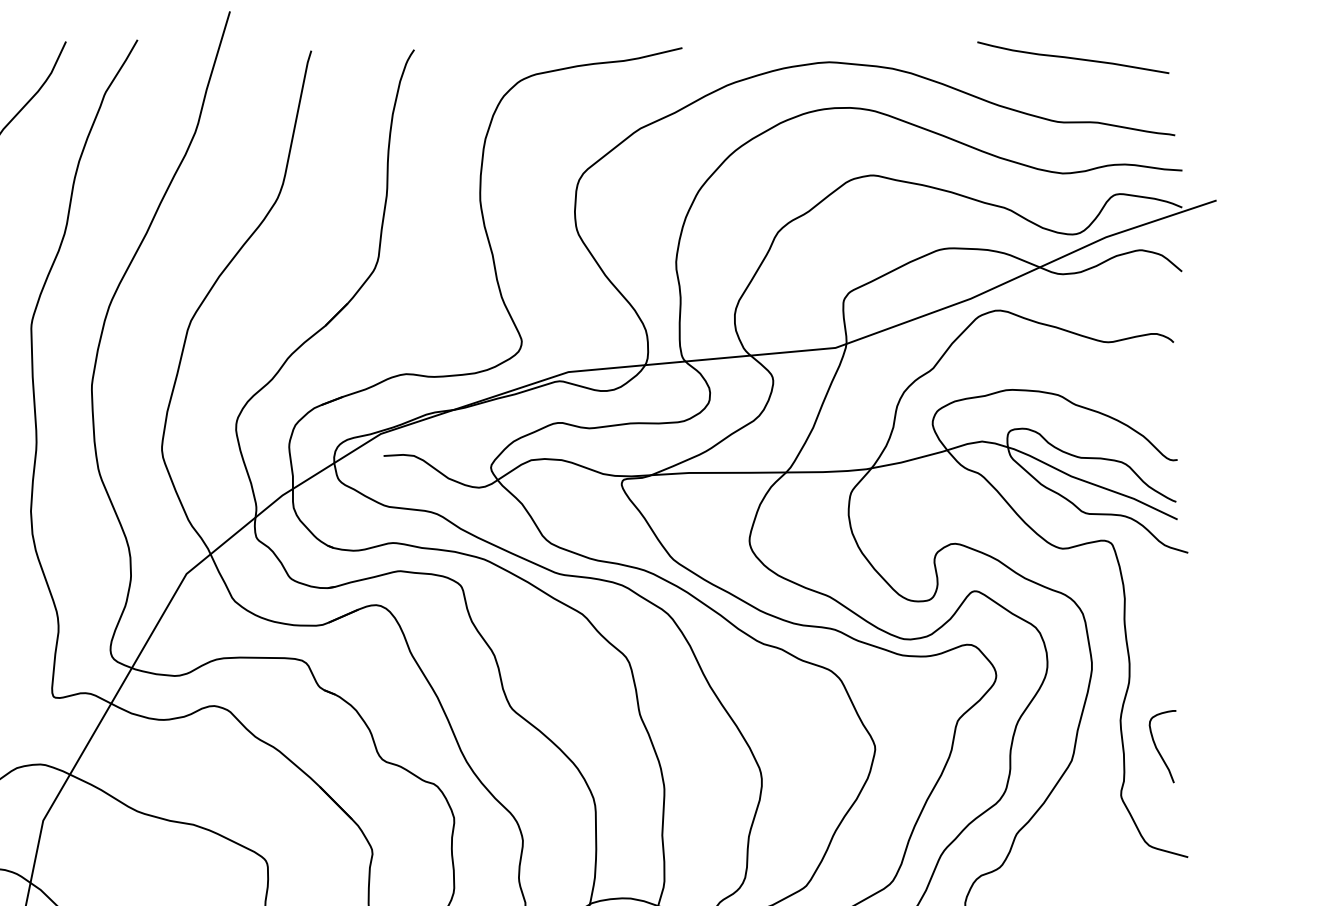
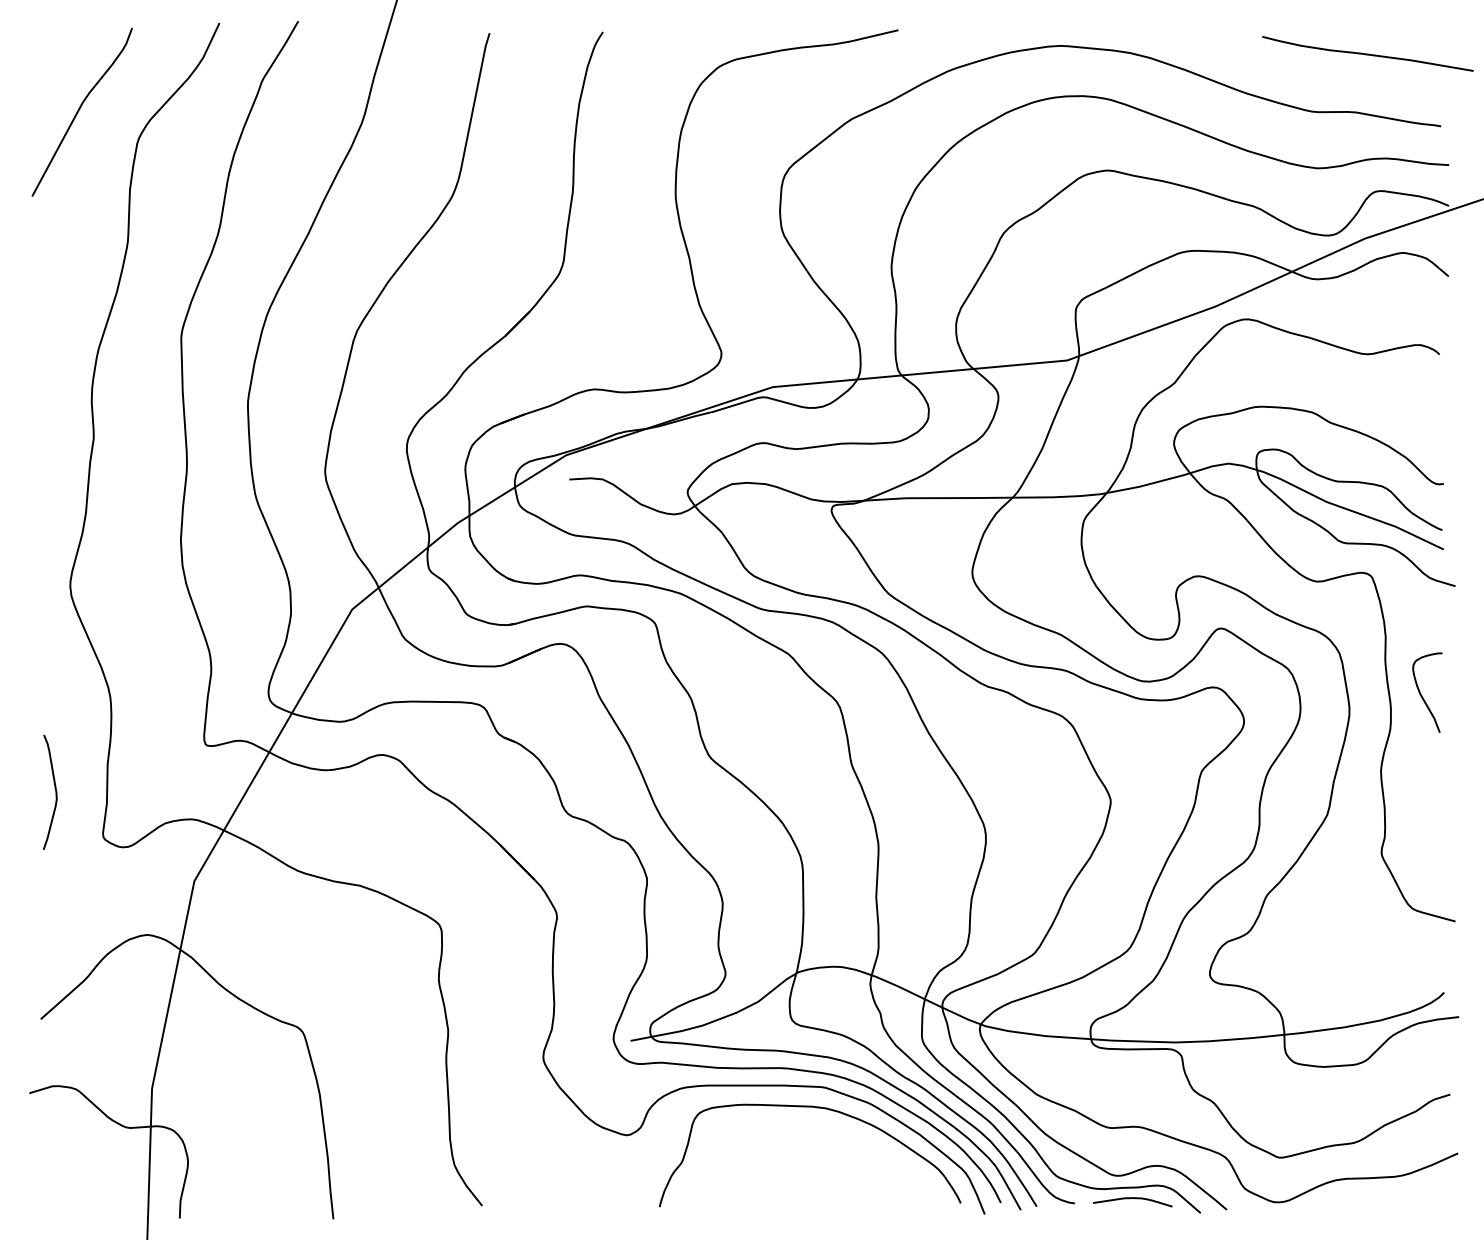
curve: (1072, 57) -> (1367, 53), moved
curve: (1158, 749) -> (1422, 695), moved

